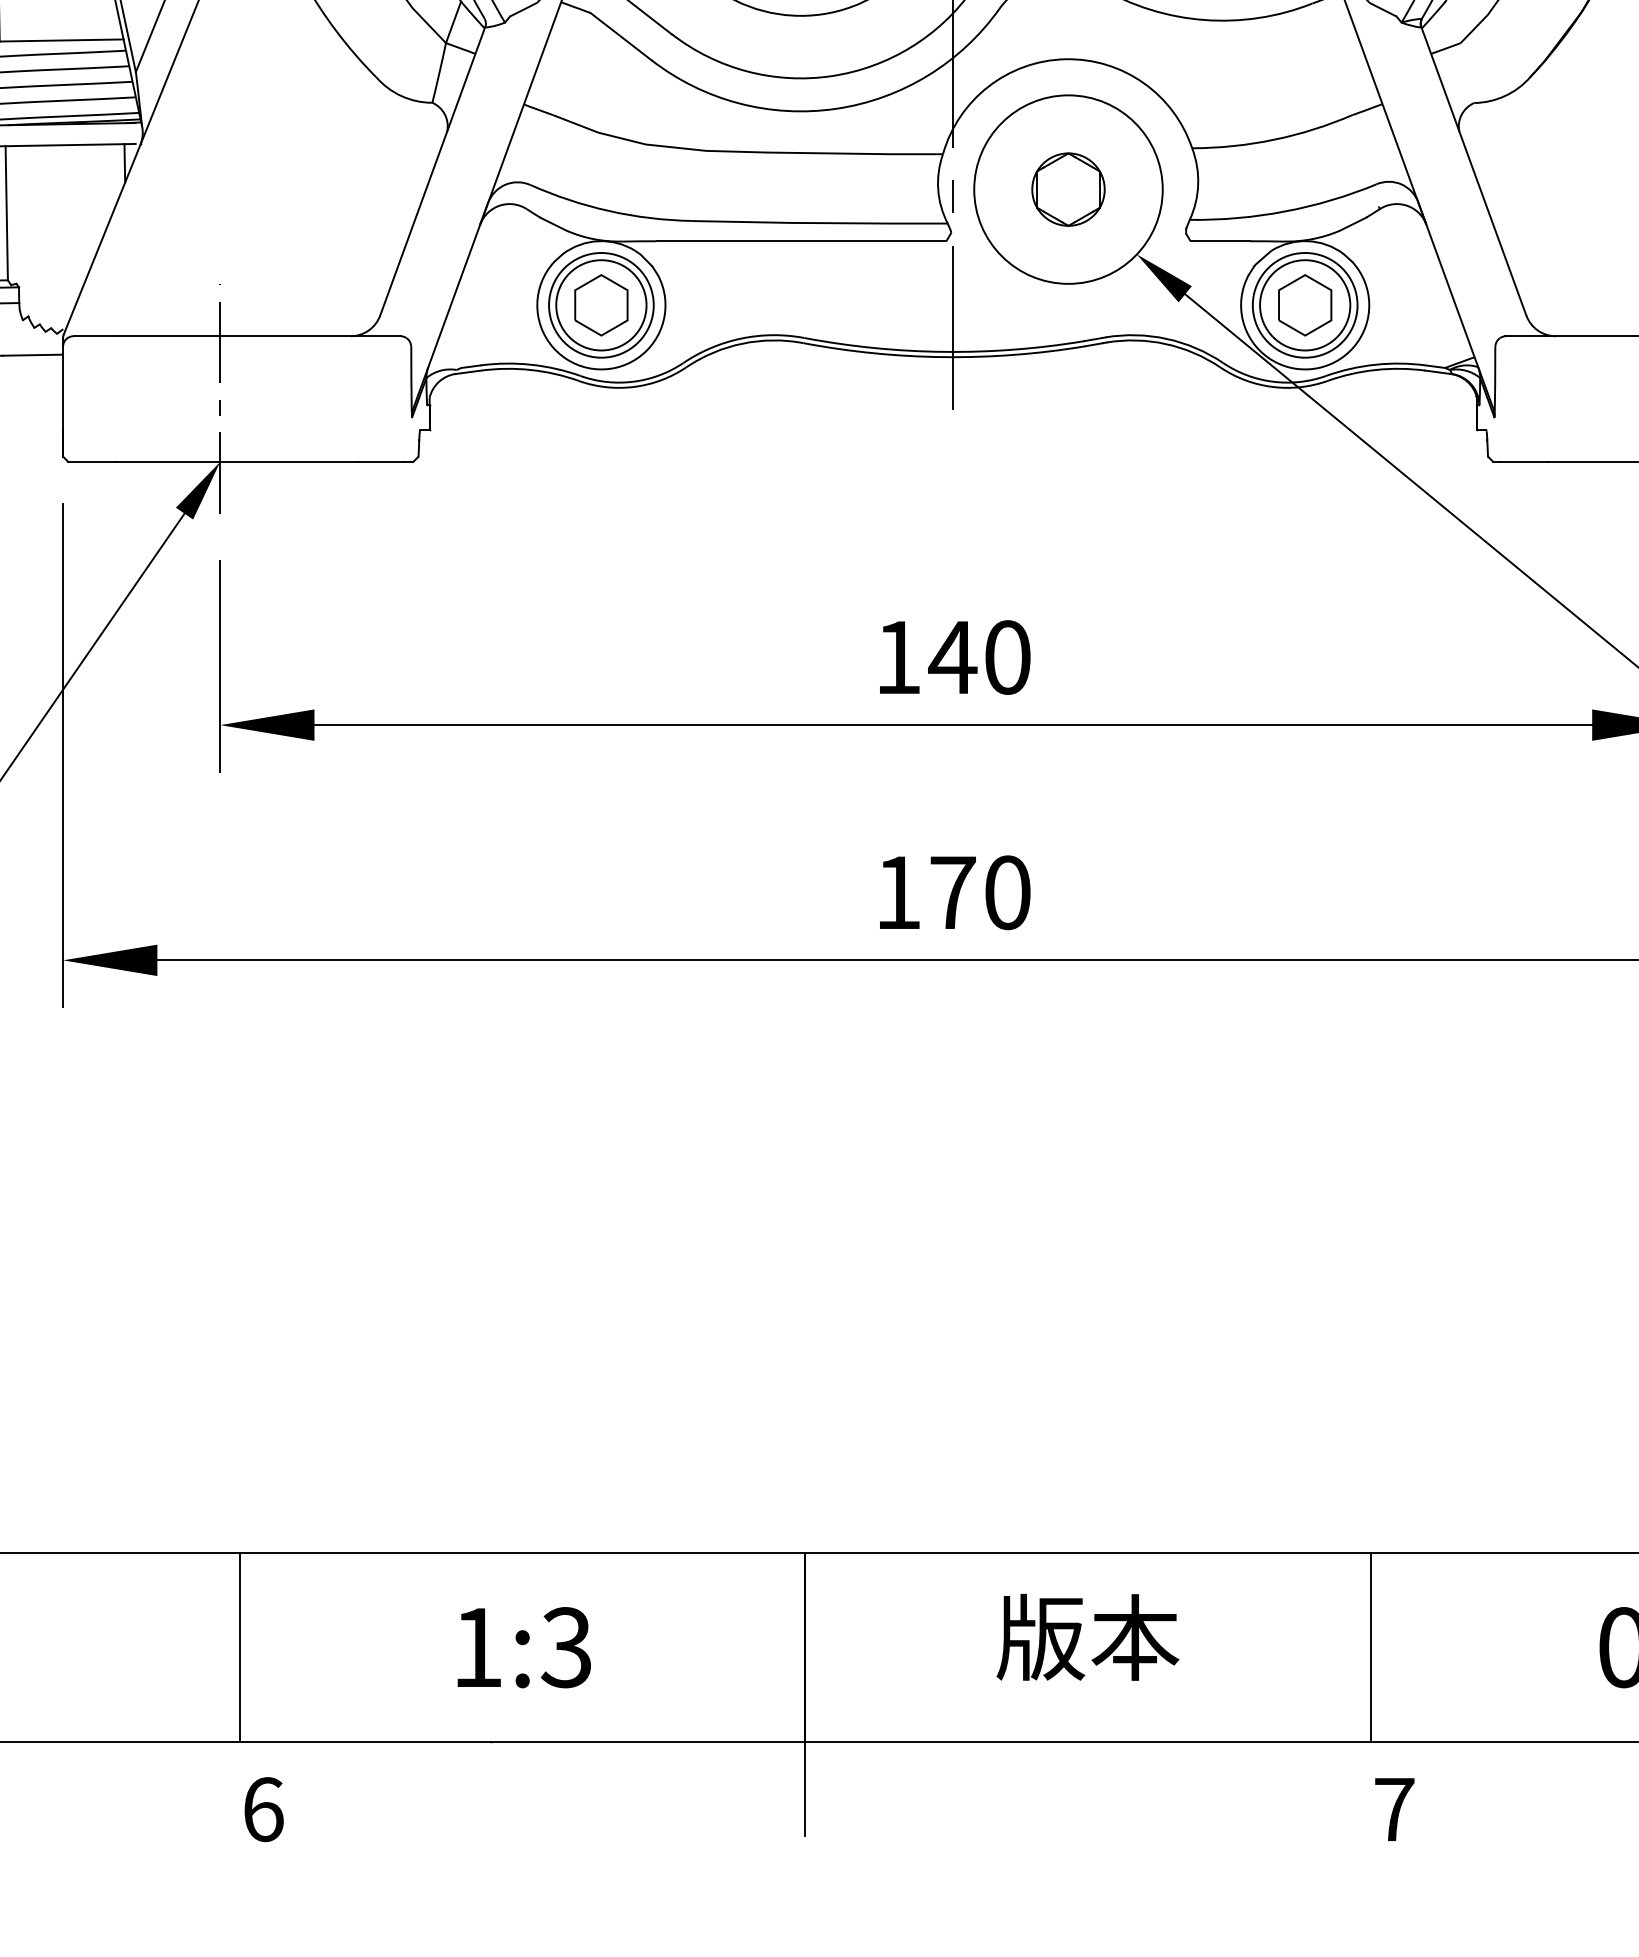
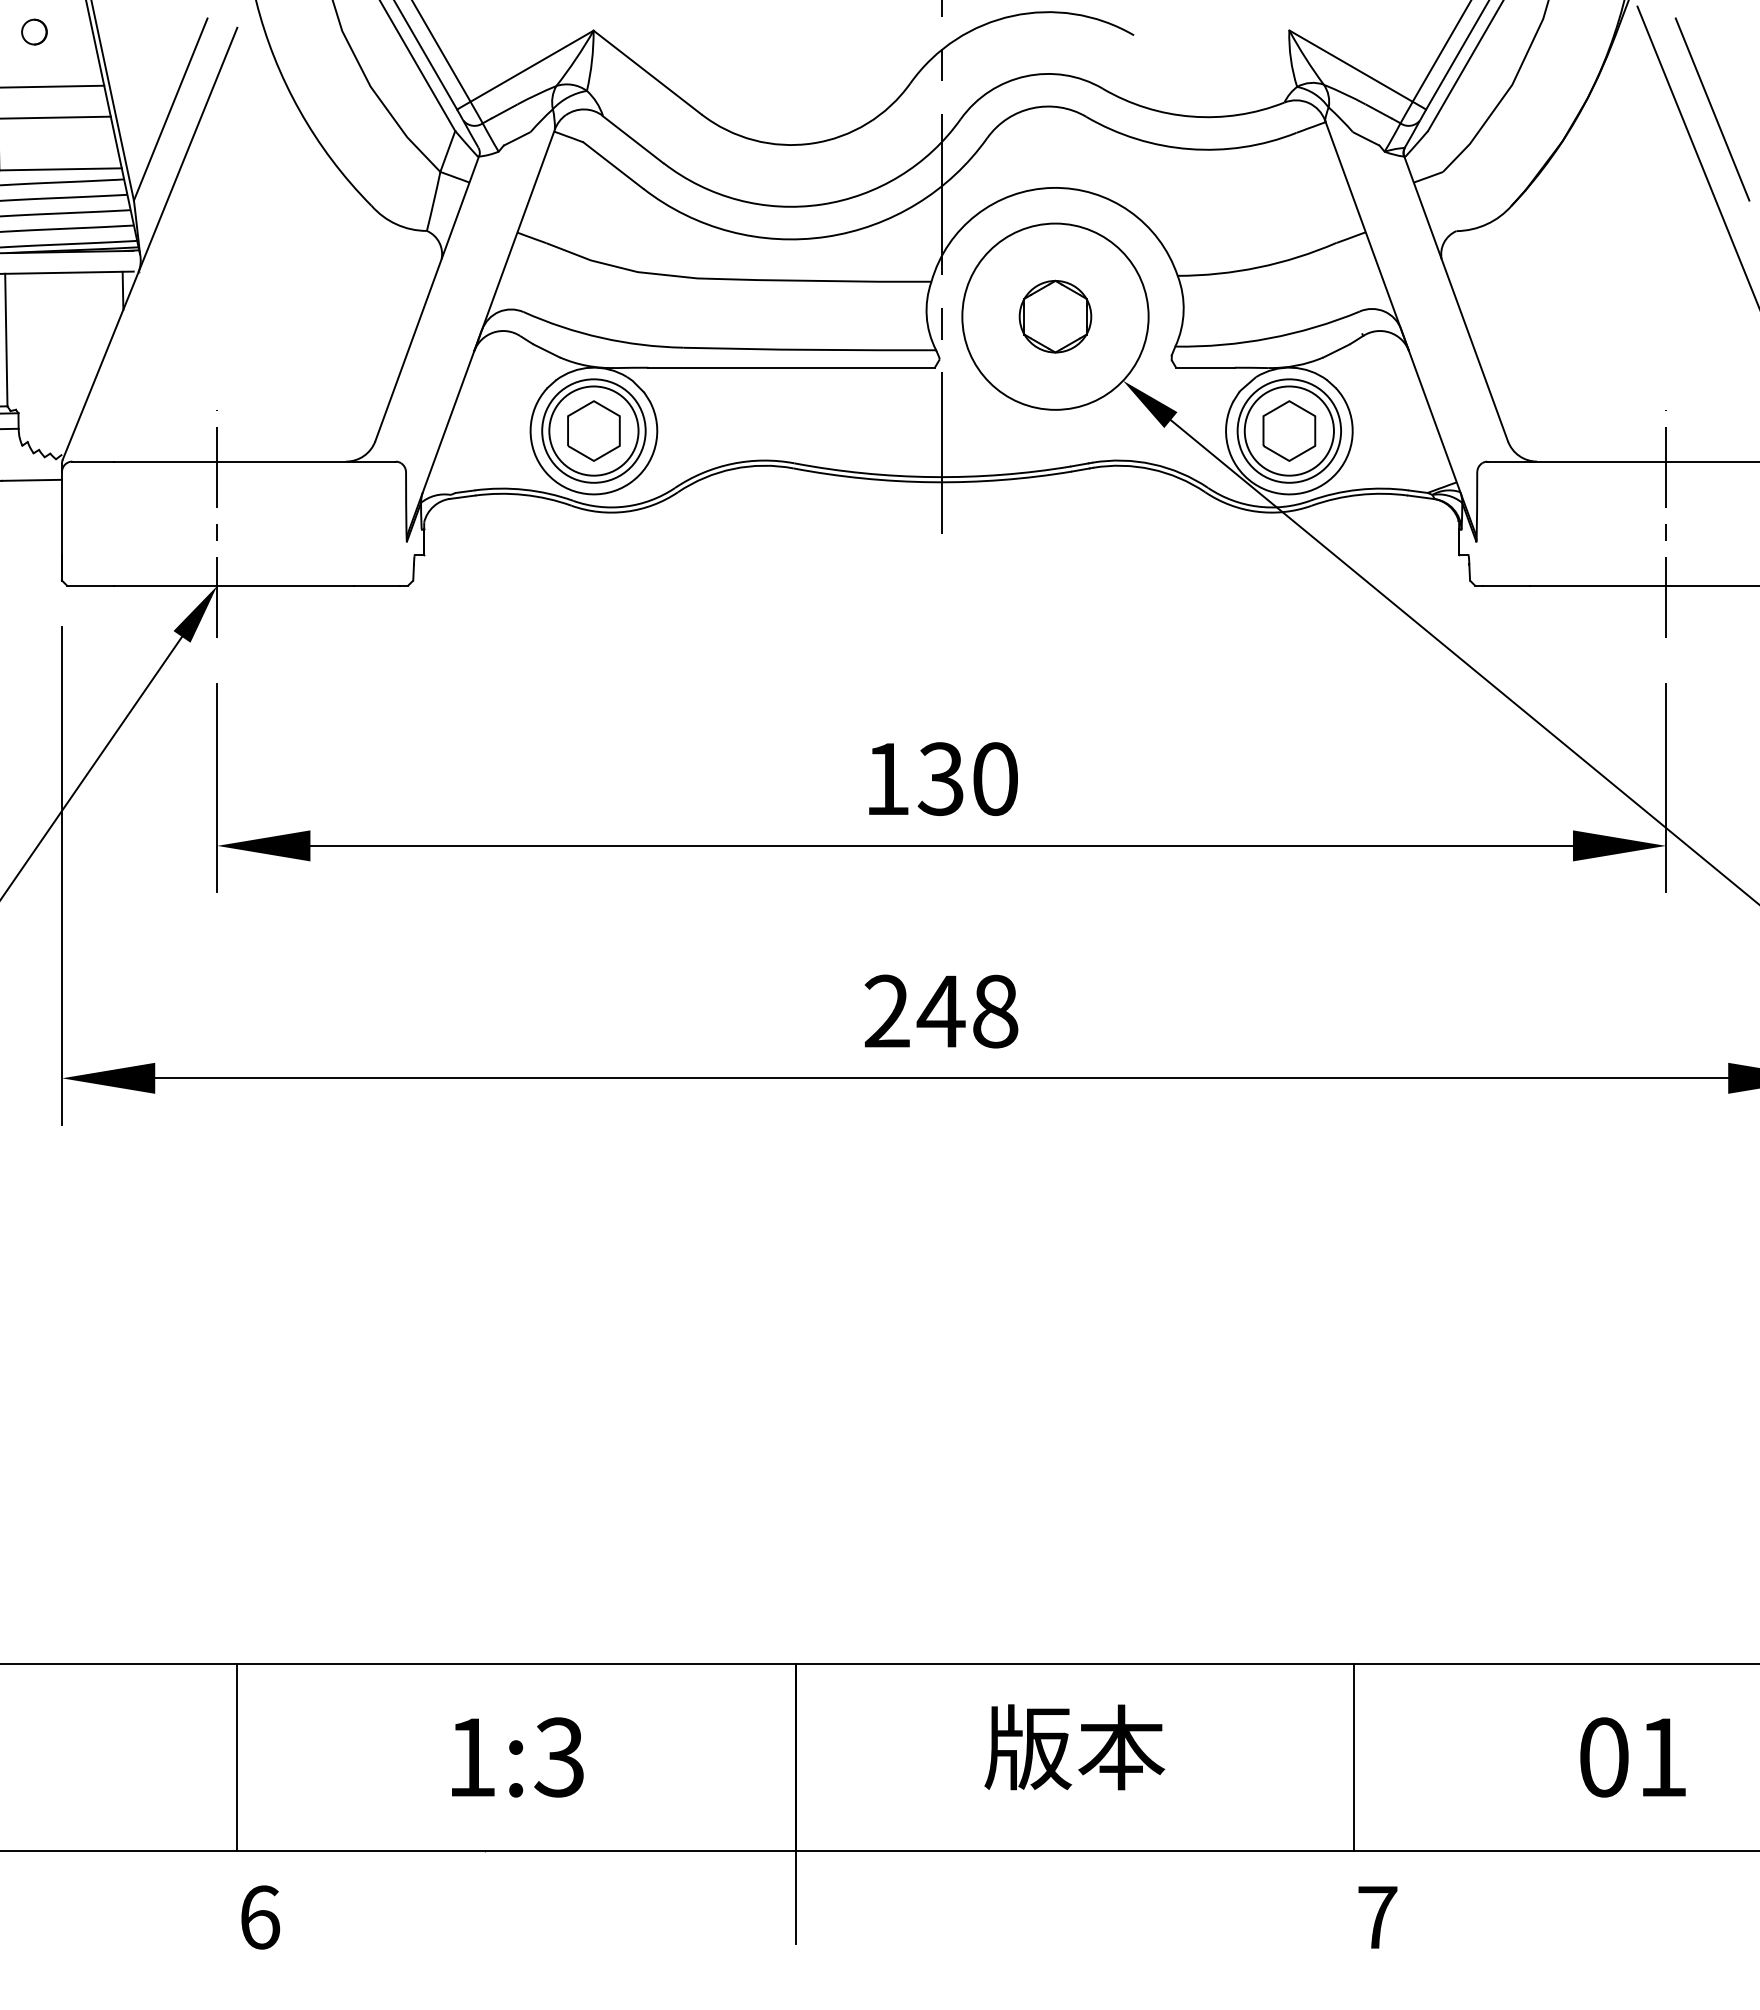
text: (952, 657) -> (940, 779), 140 -> 130
text: (953, 892) -> (941, 1011), 170 -> 248

